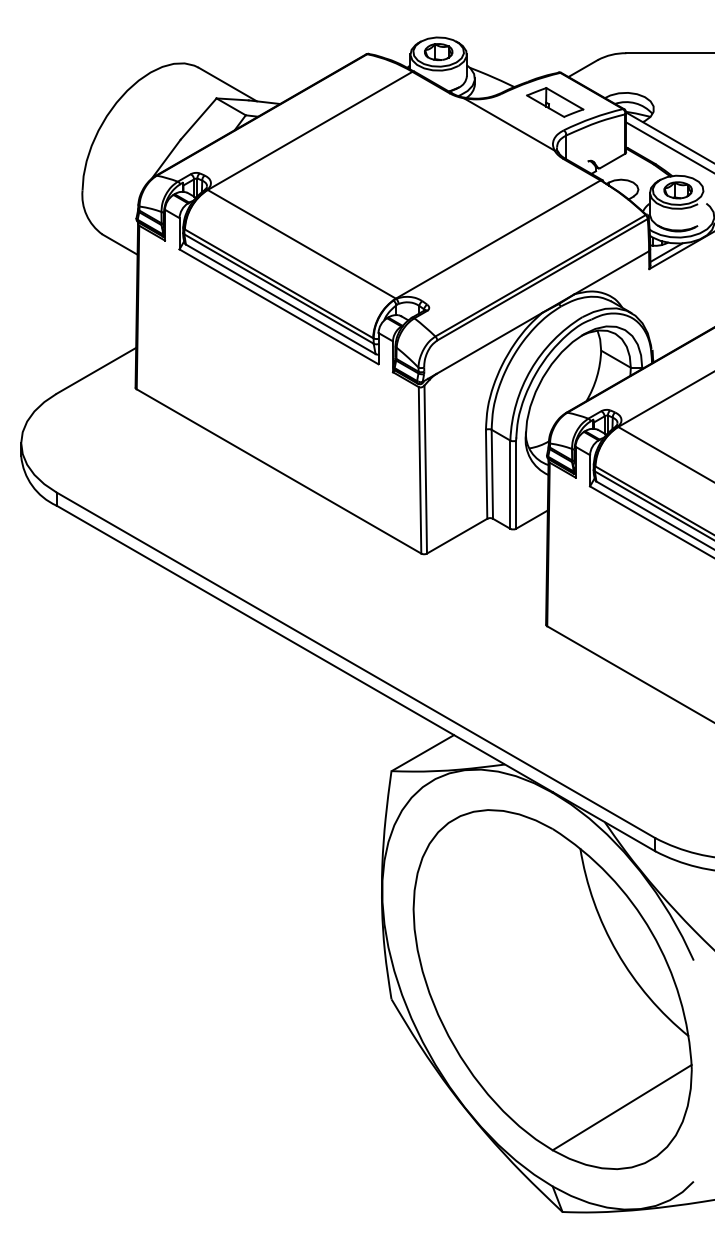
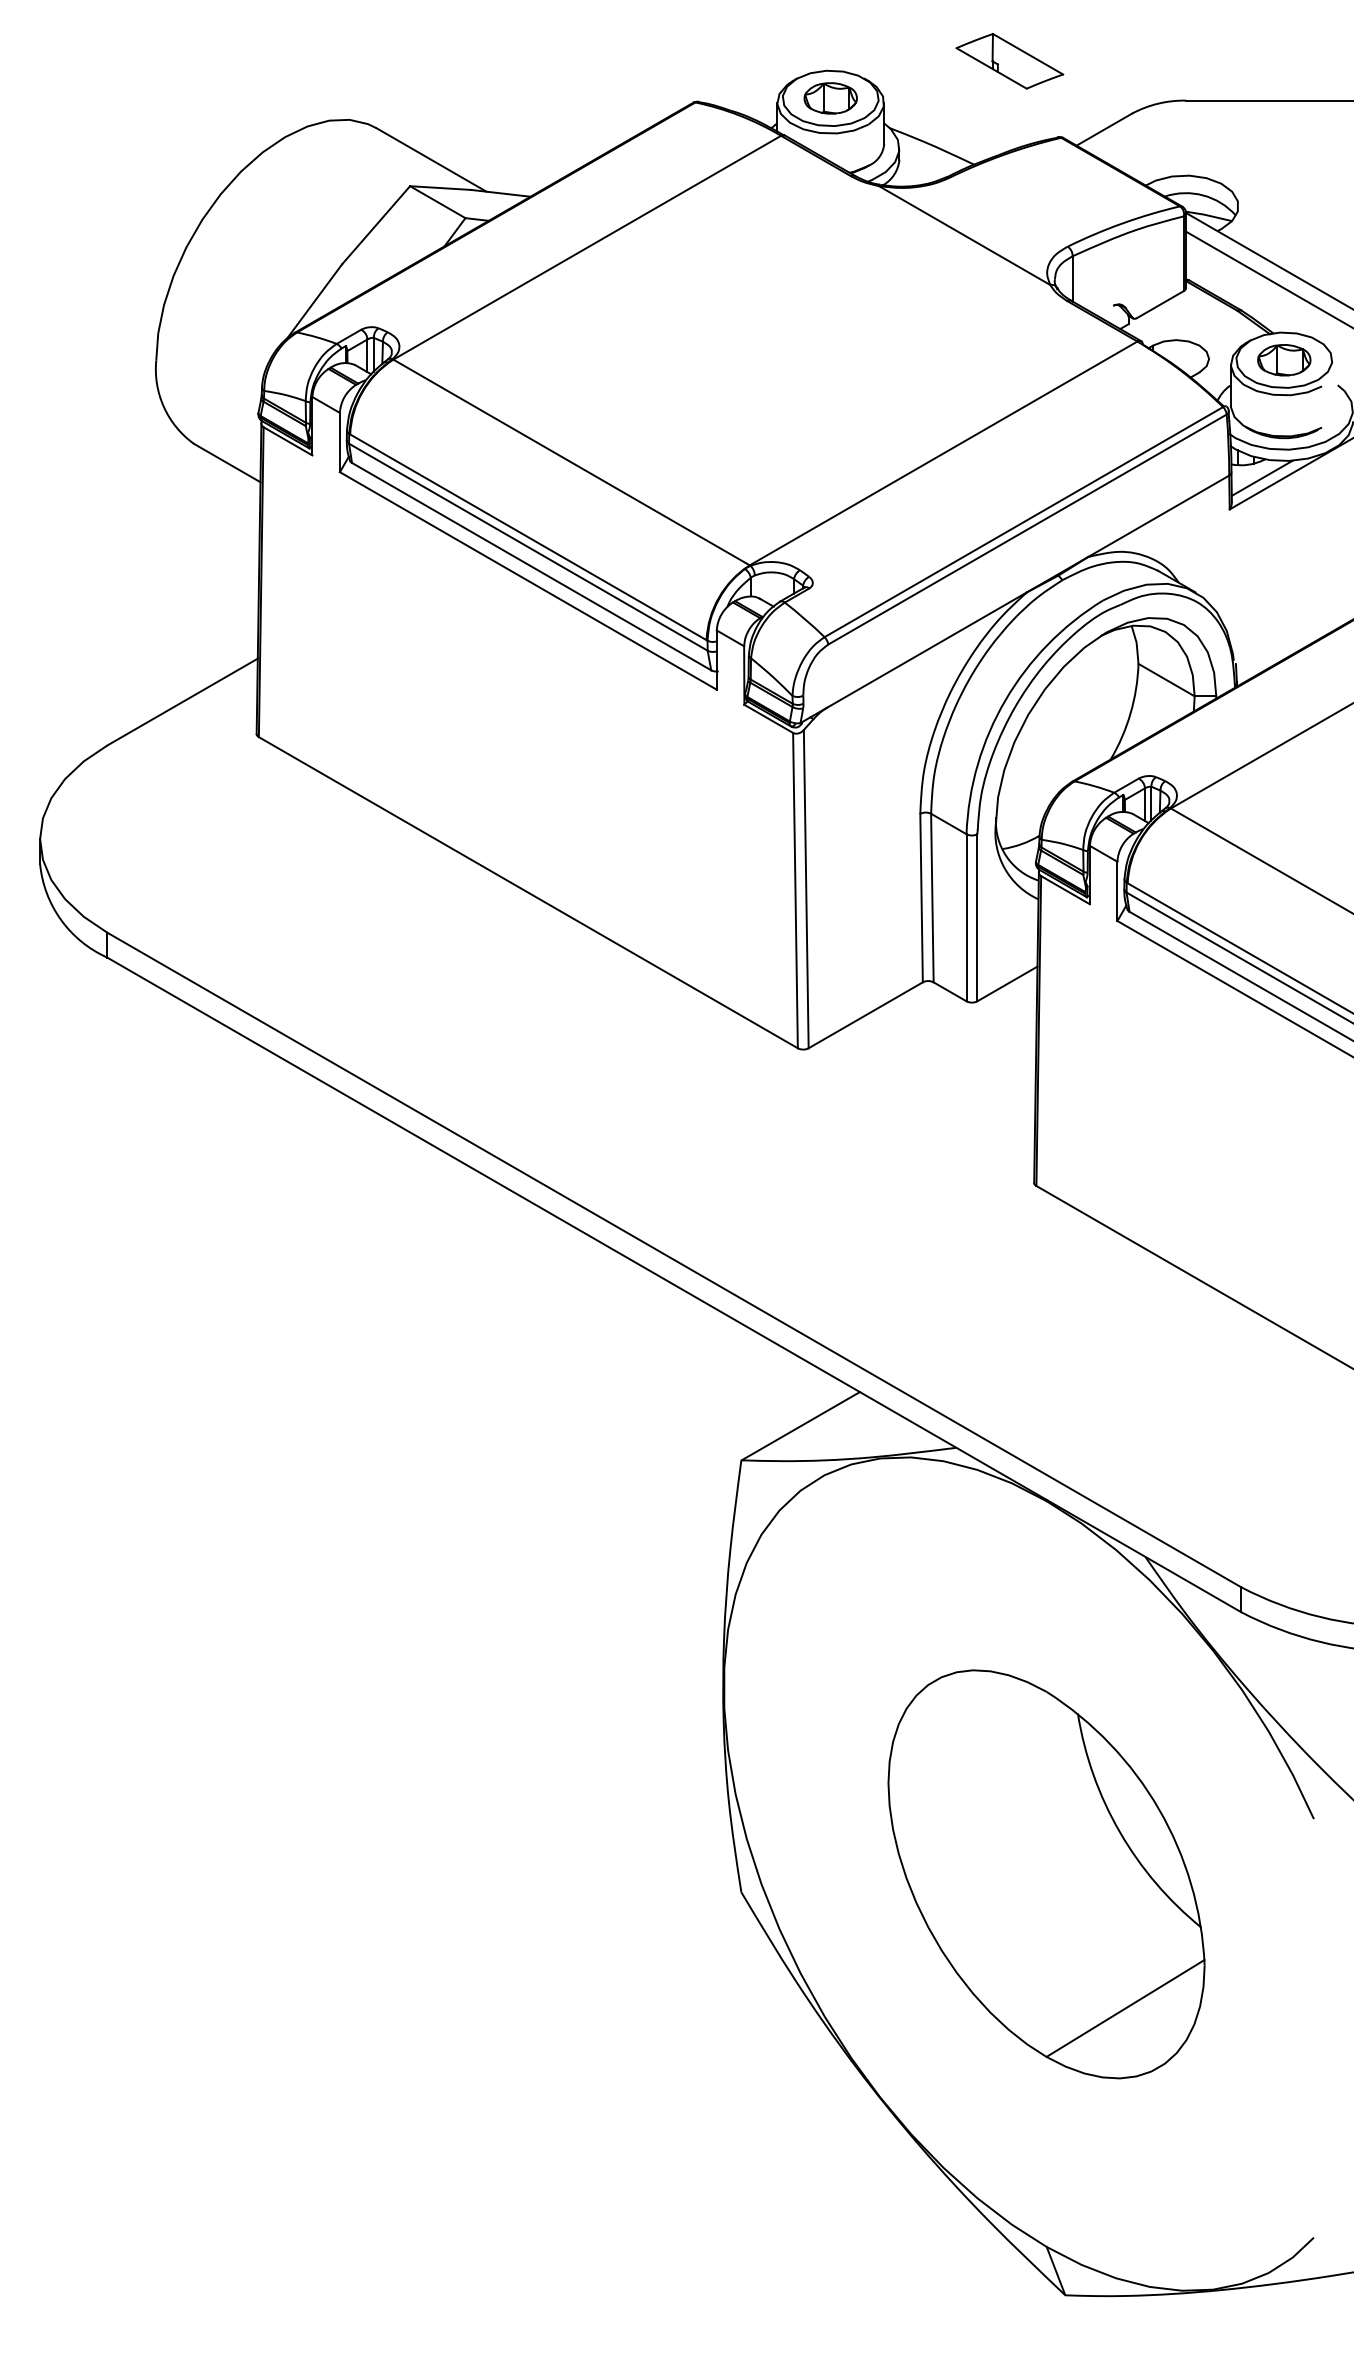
part: (555, 102) -> (1010, 61), moved
part: (552, 989) -> (1046, 1873), size x0.6

